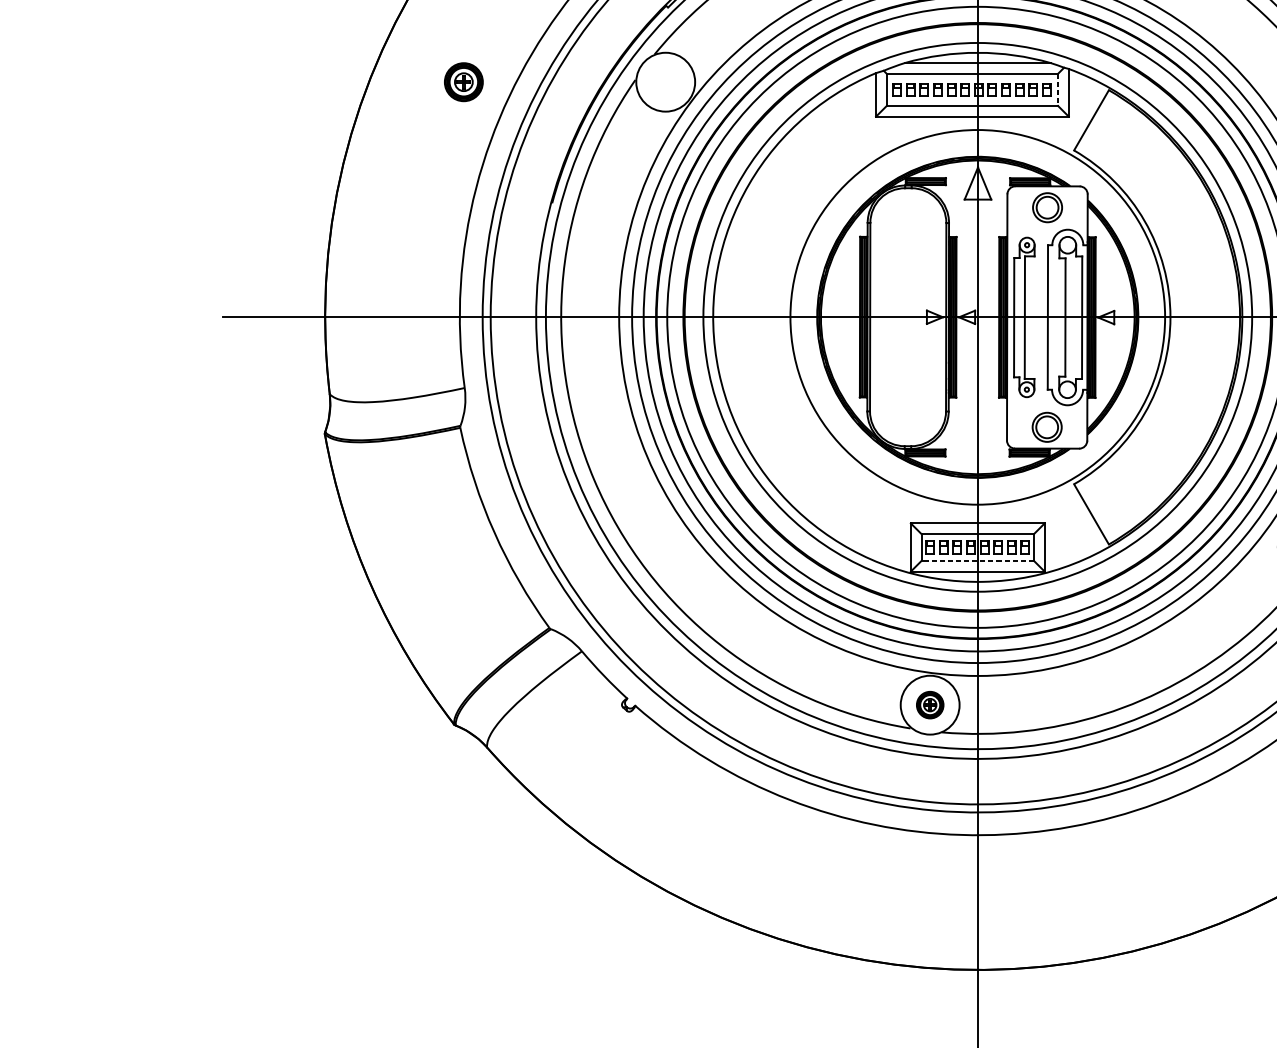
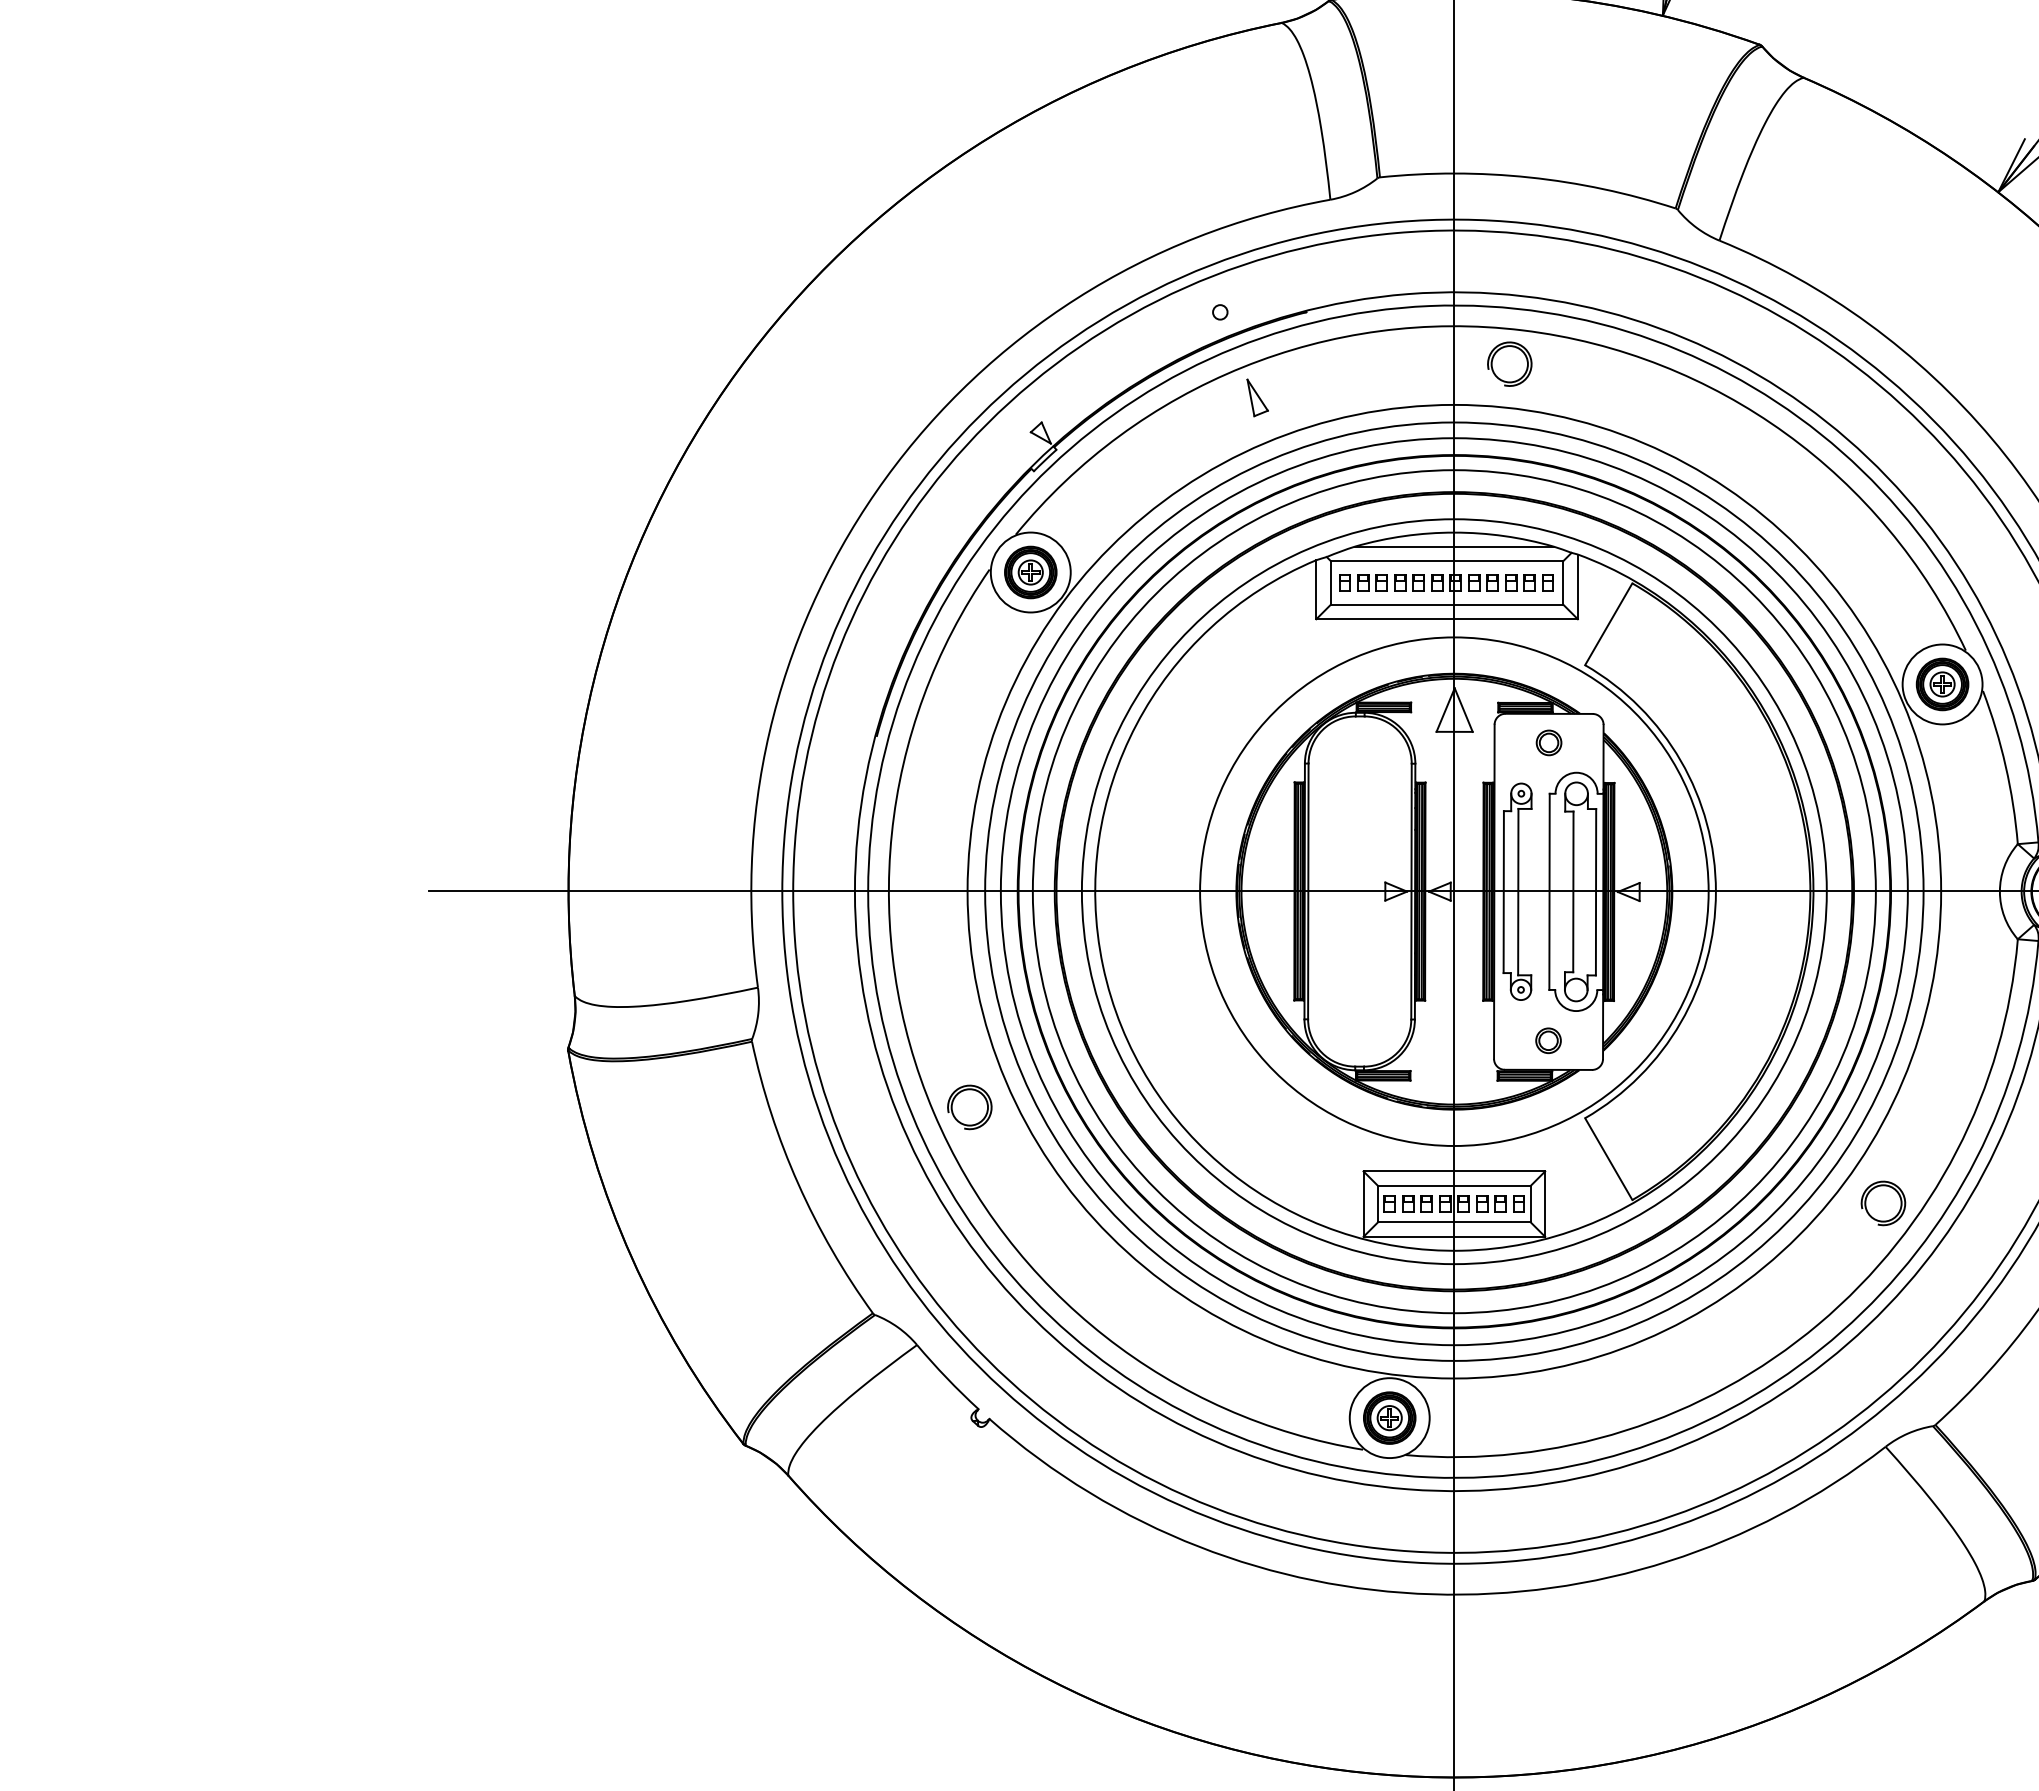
part: (463, 82) -> (1030, 572), moved
line: (1058, 89) -> (1563, 582), dashed -> solid
part: (1047, 207) -> (1548, 742), size x0.62
part: (1047, 426) -> (1548, 1040), size x0.62
part: (620, 476) -> (969, 1107), added
line: (977, 561) -> (1453, 1222), dashed -> solid
part: (929, 704) -> (1389, 1417), size x1.43

